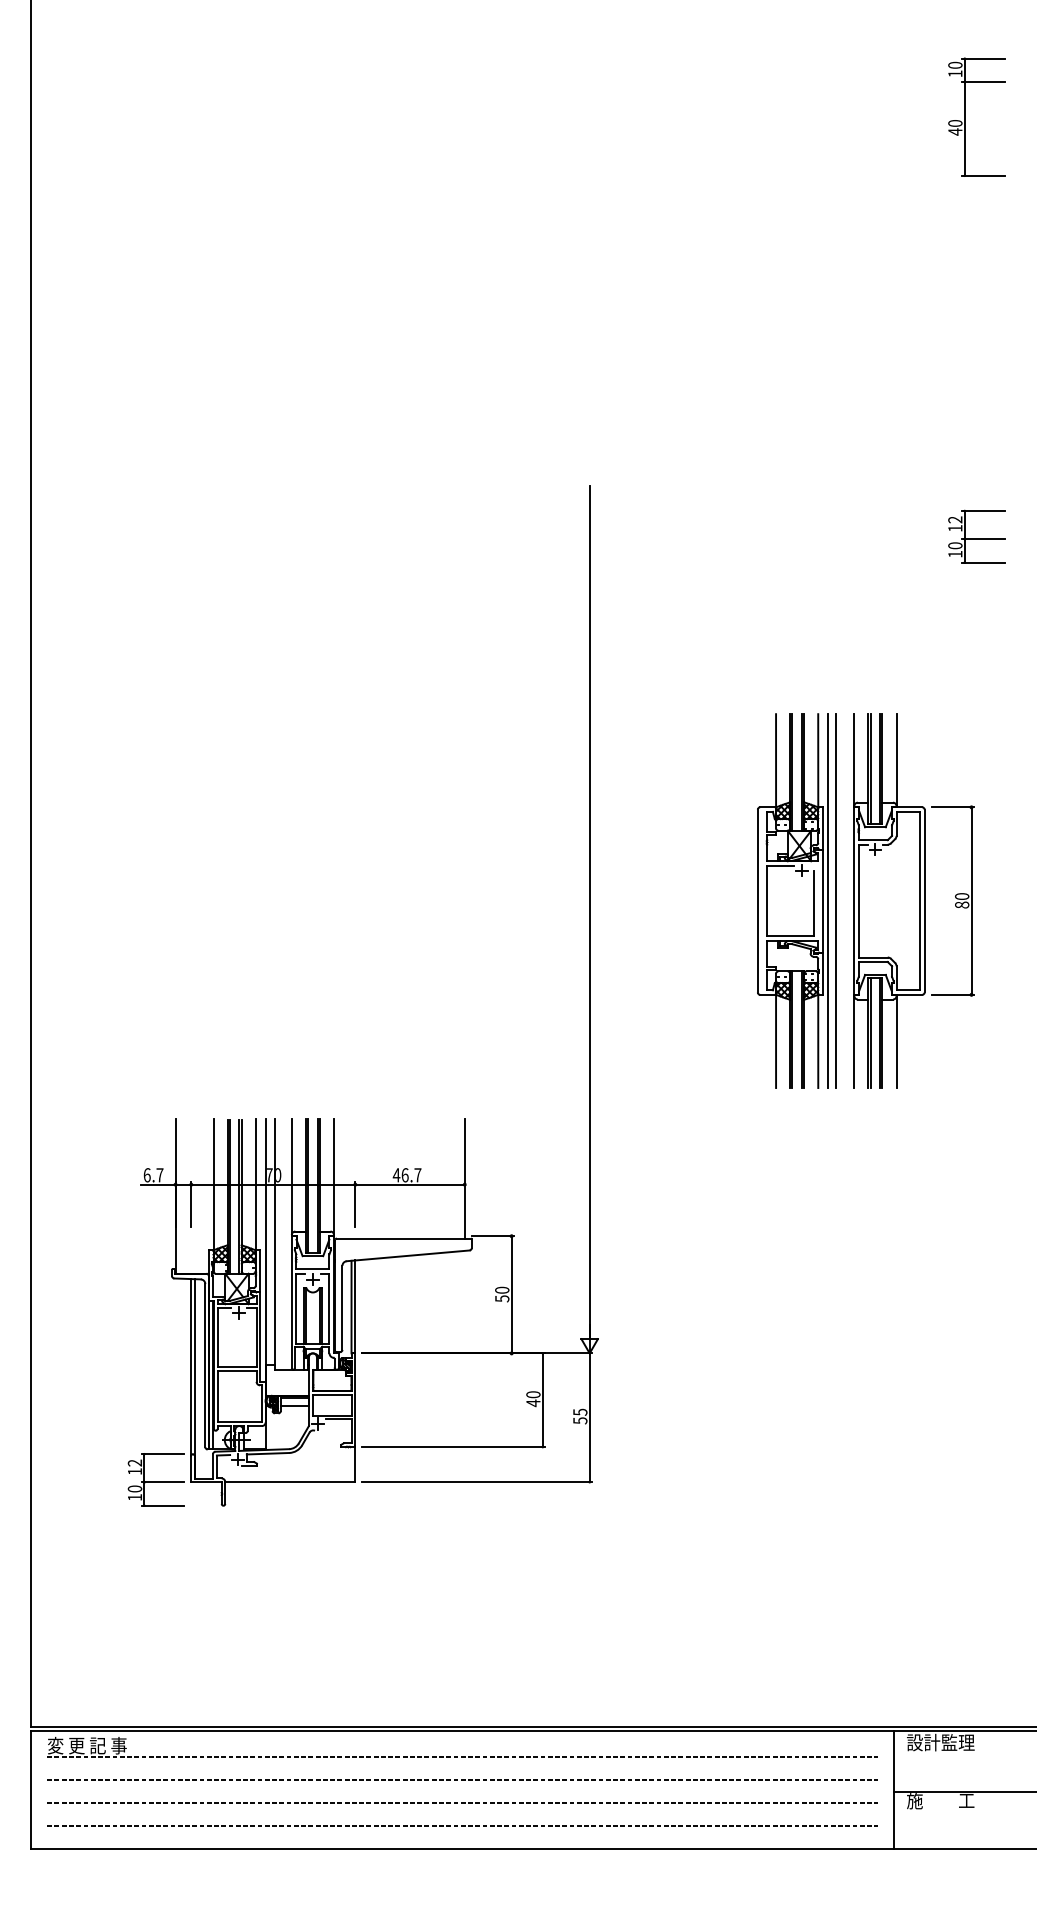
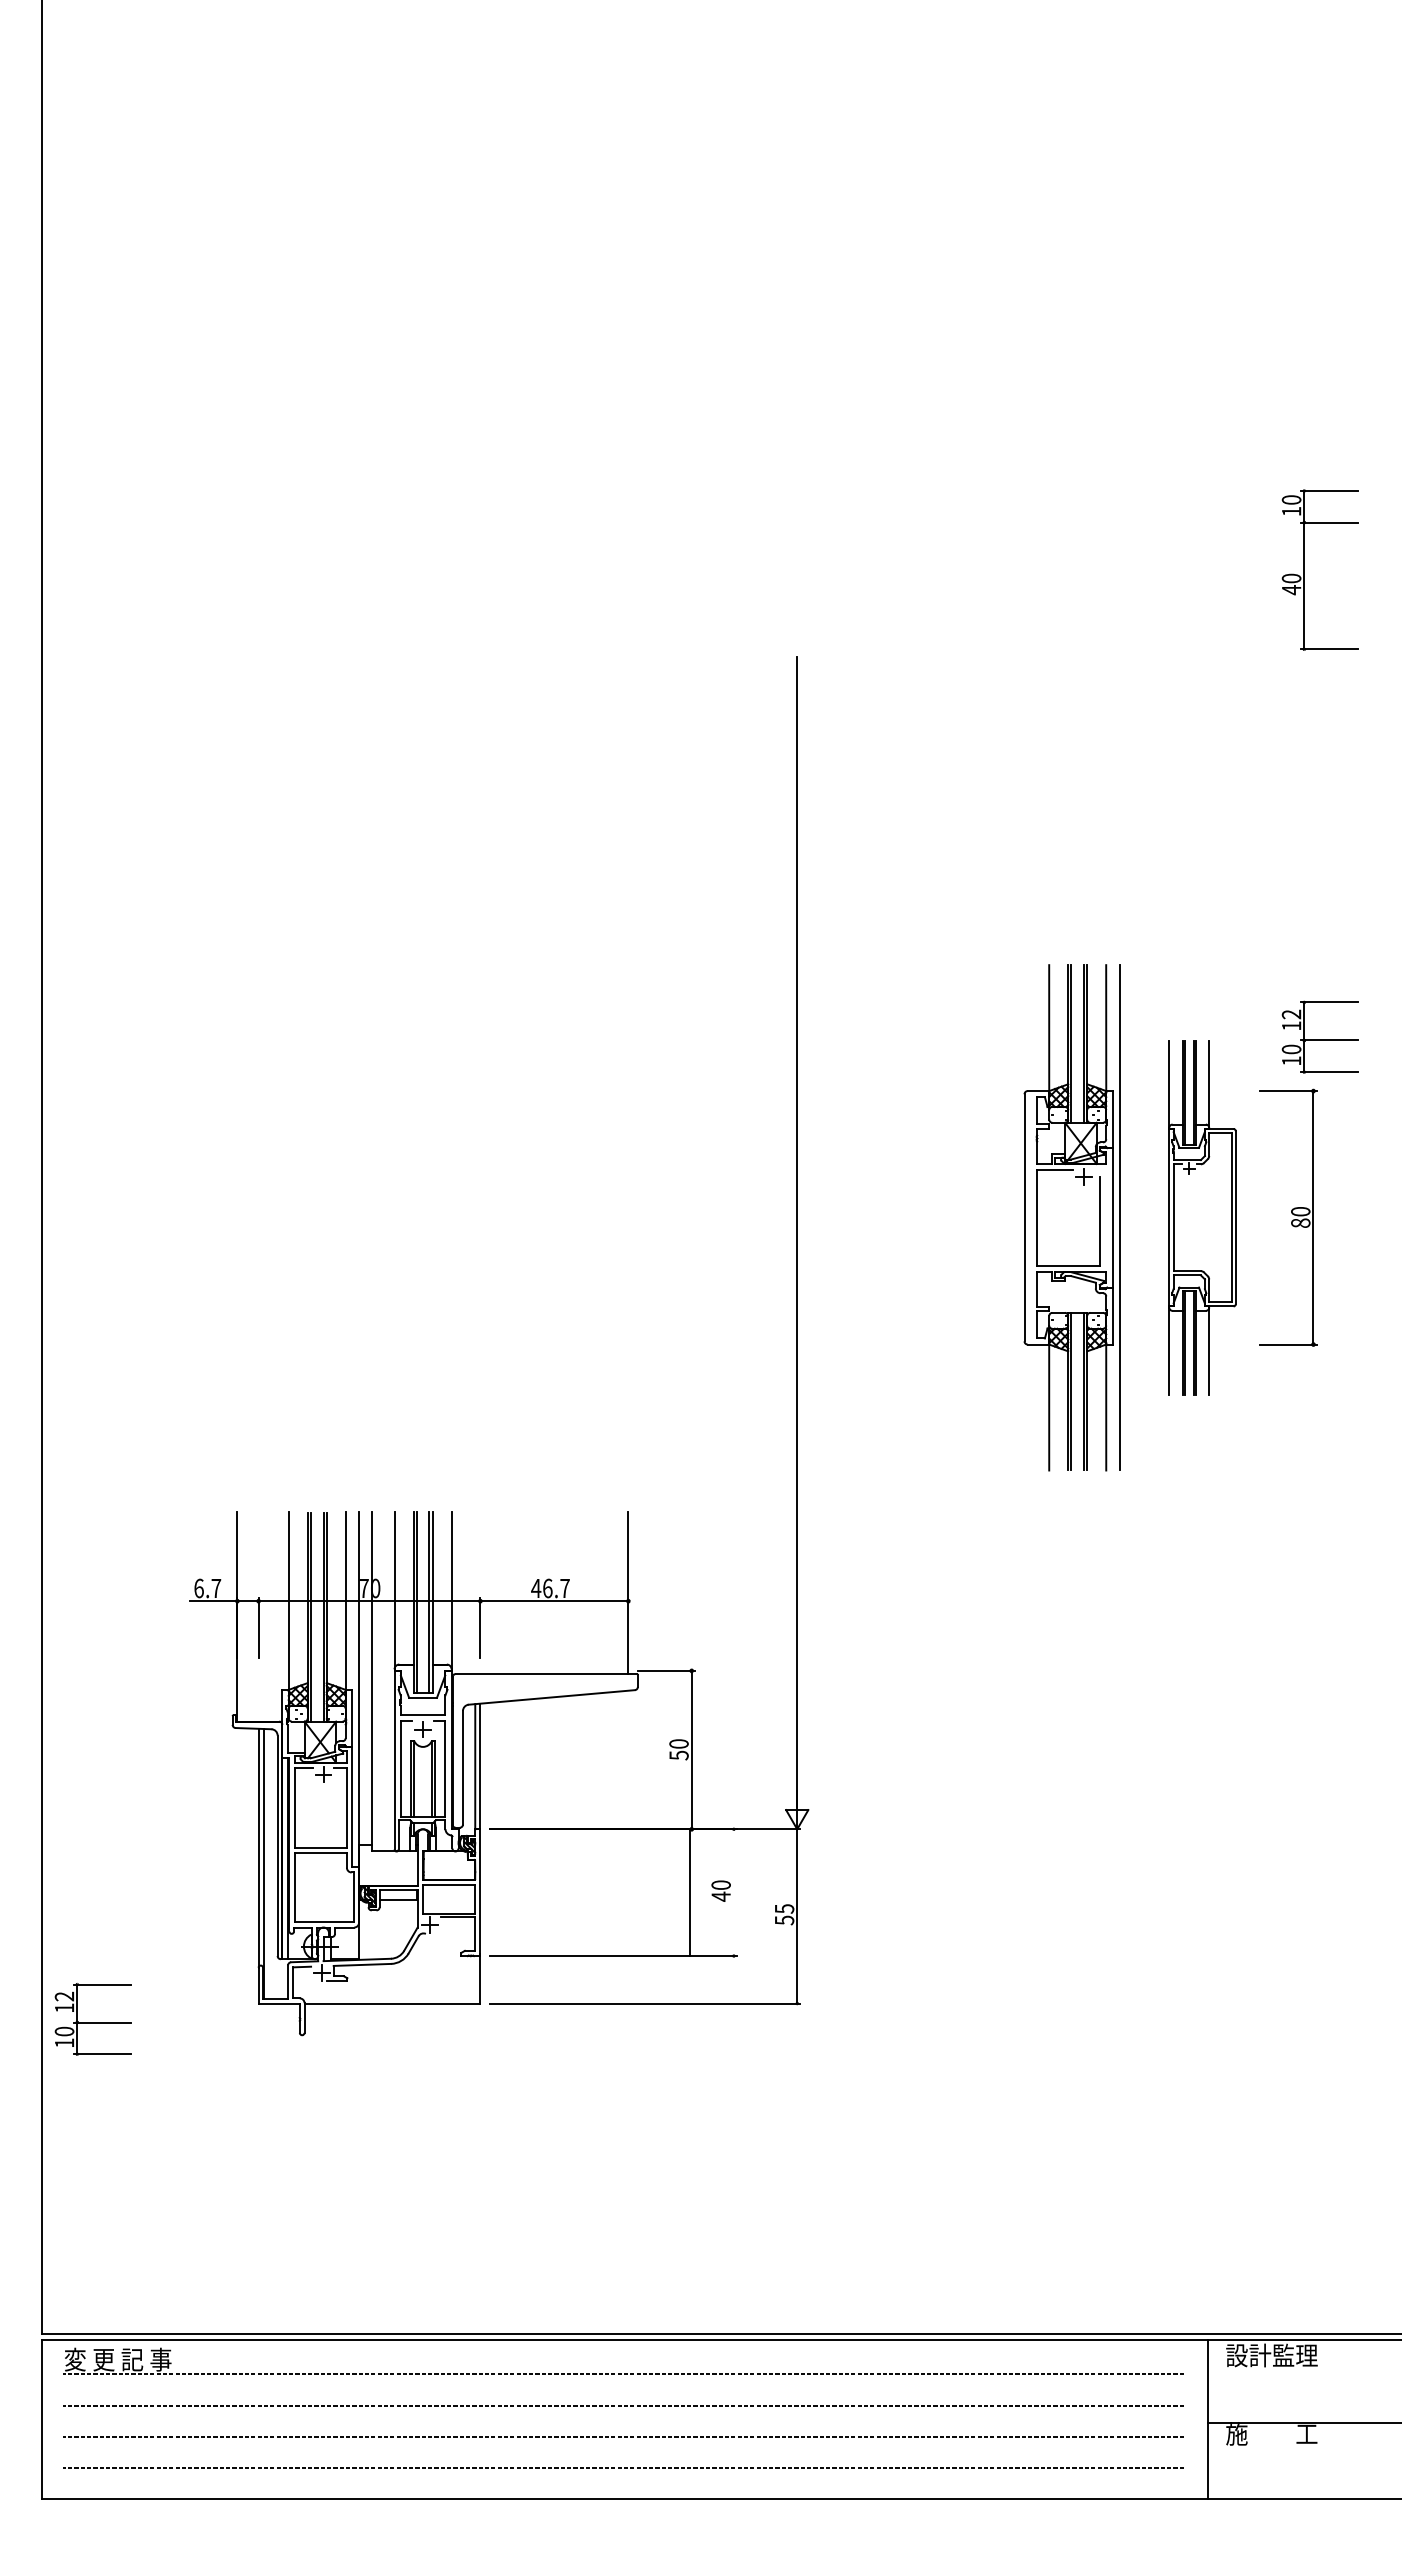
part: (964, 116) -> (1304, 569), moved
part: (976, 536) -> (1319, 1036), moved
line: (836, 900) -> (1130, 1217), removed
part: (889, 900) -> (1202, 1217), size x0.7
line: (542, 1400) -> (689, 1892), moved
part: (155, 1480) -> (92, 2019), moved

